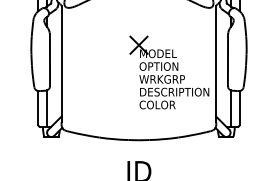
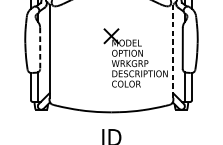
line: (50, 60) -> (40, 48), solid -> dashed
line: (216, 63) -> (173, 50), solid -> dashed

